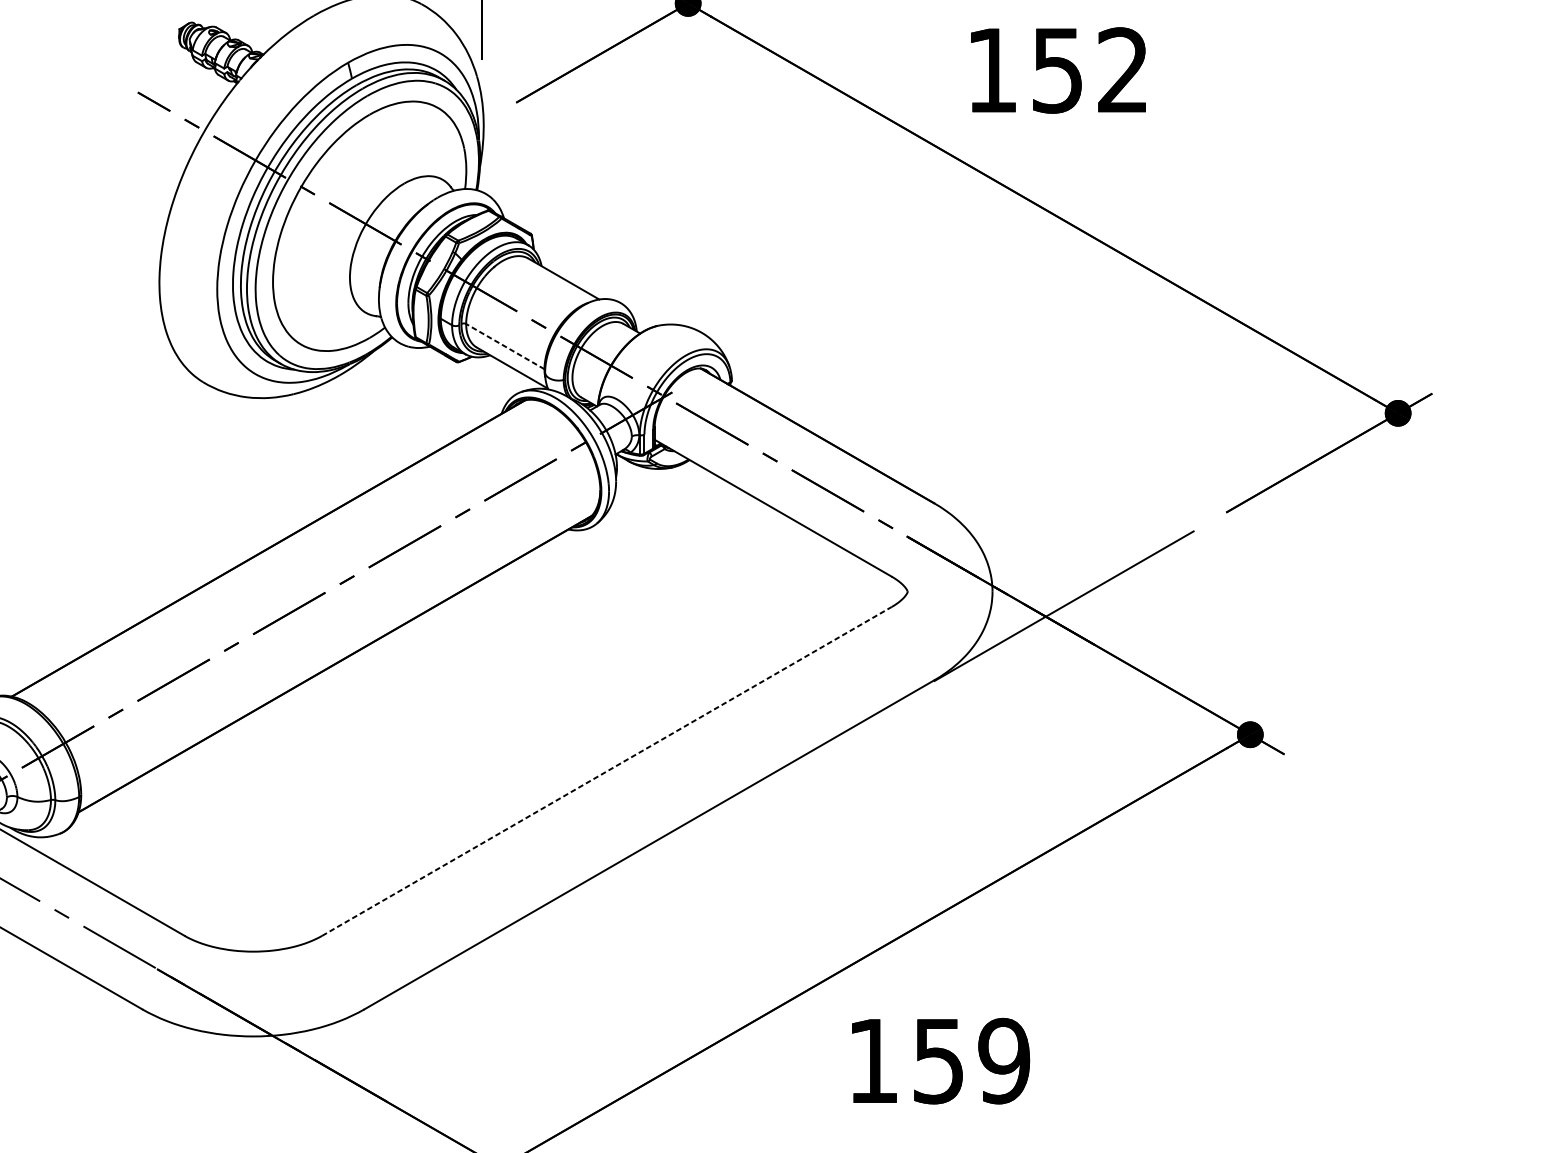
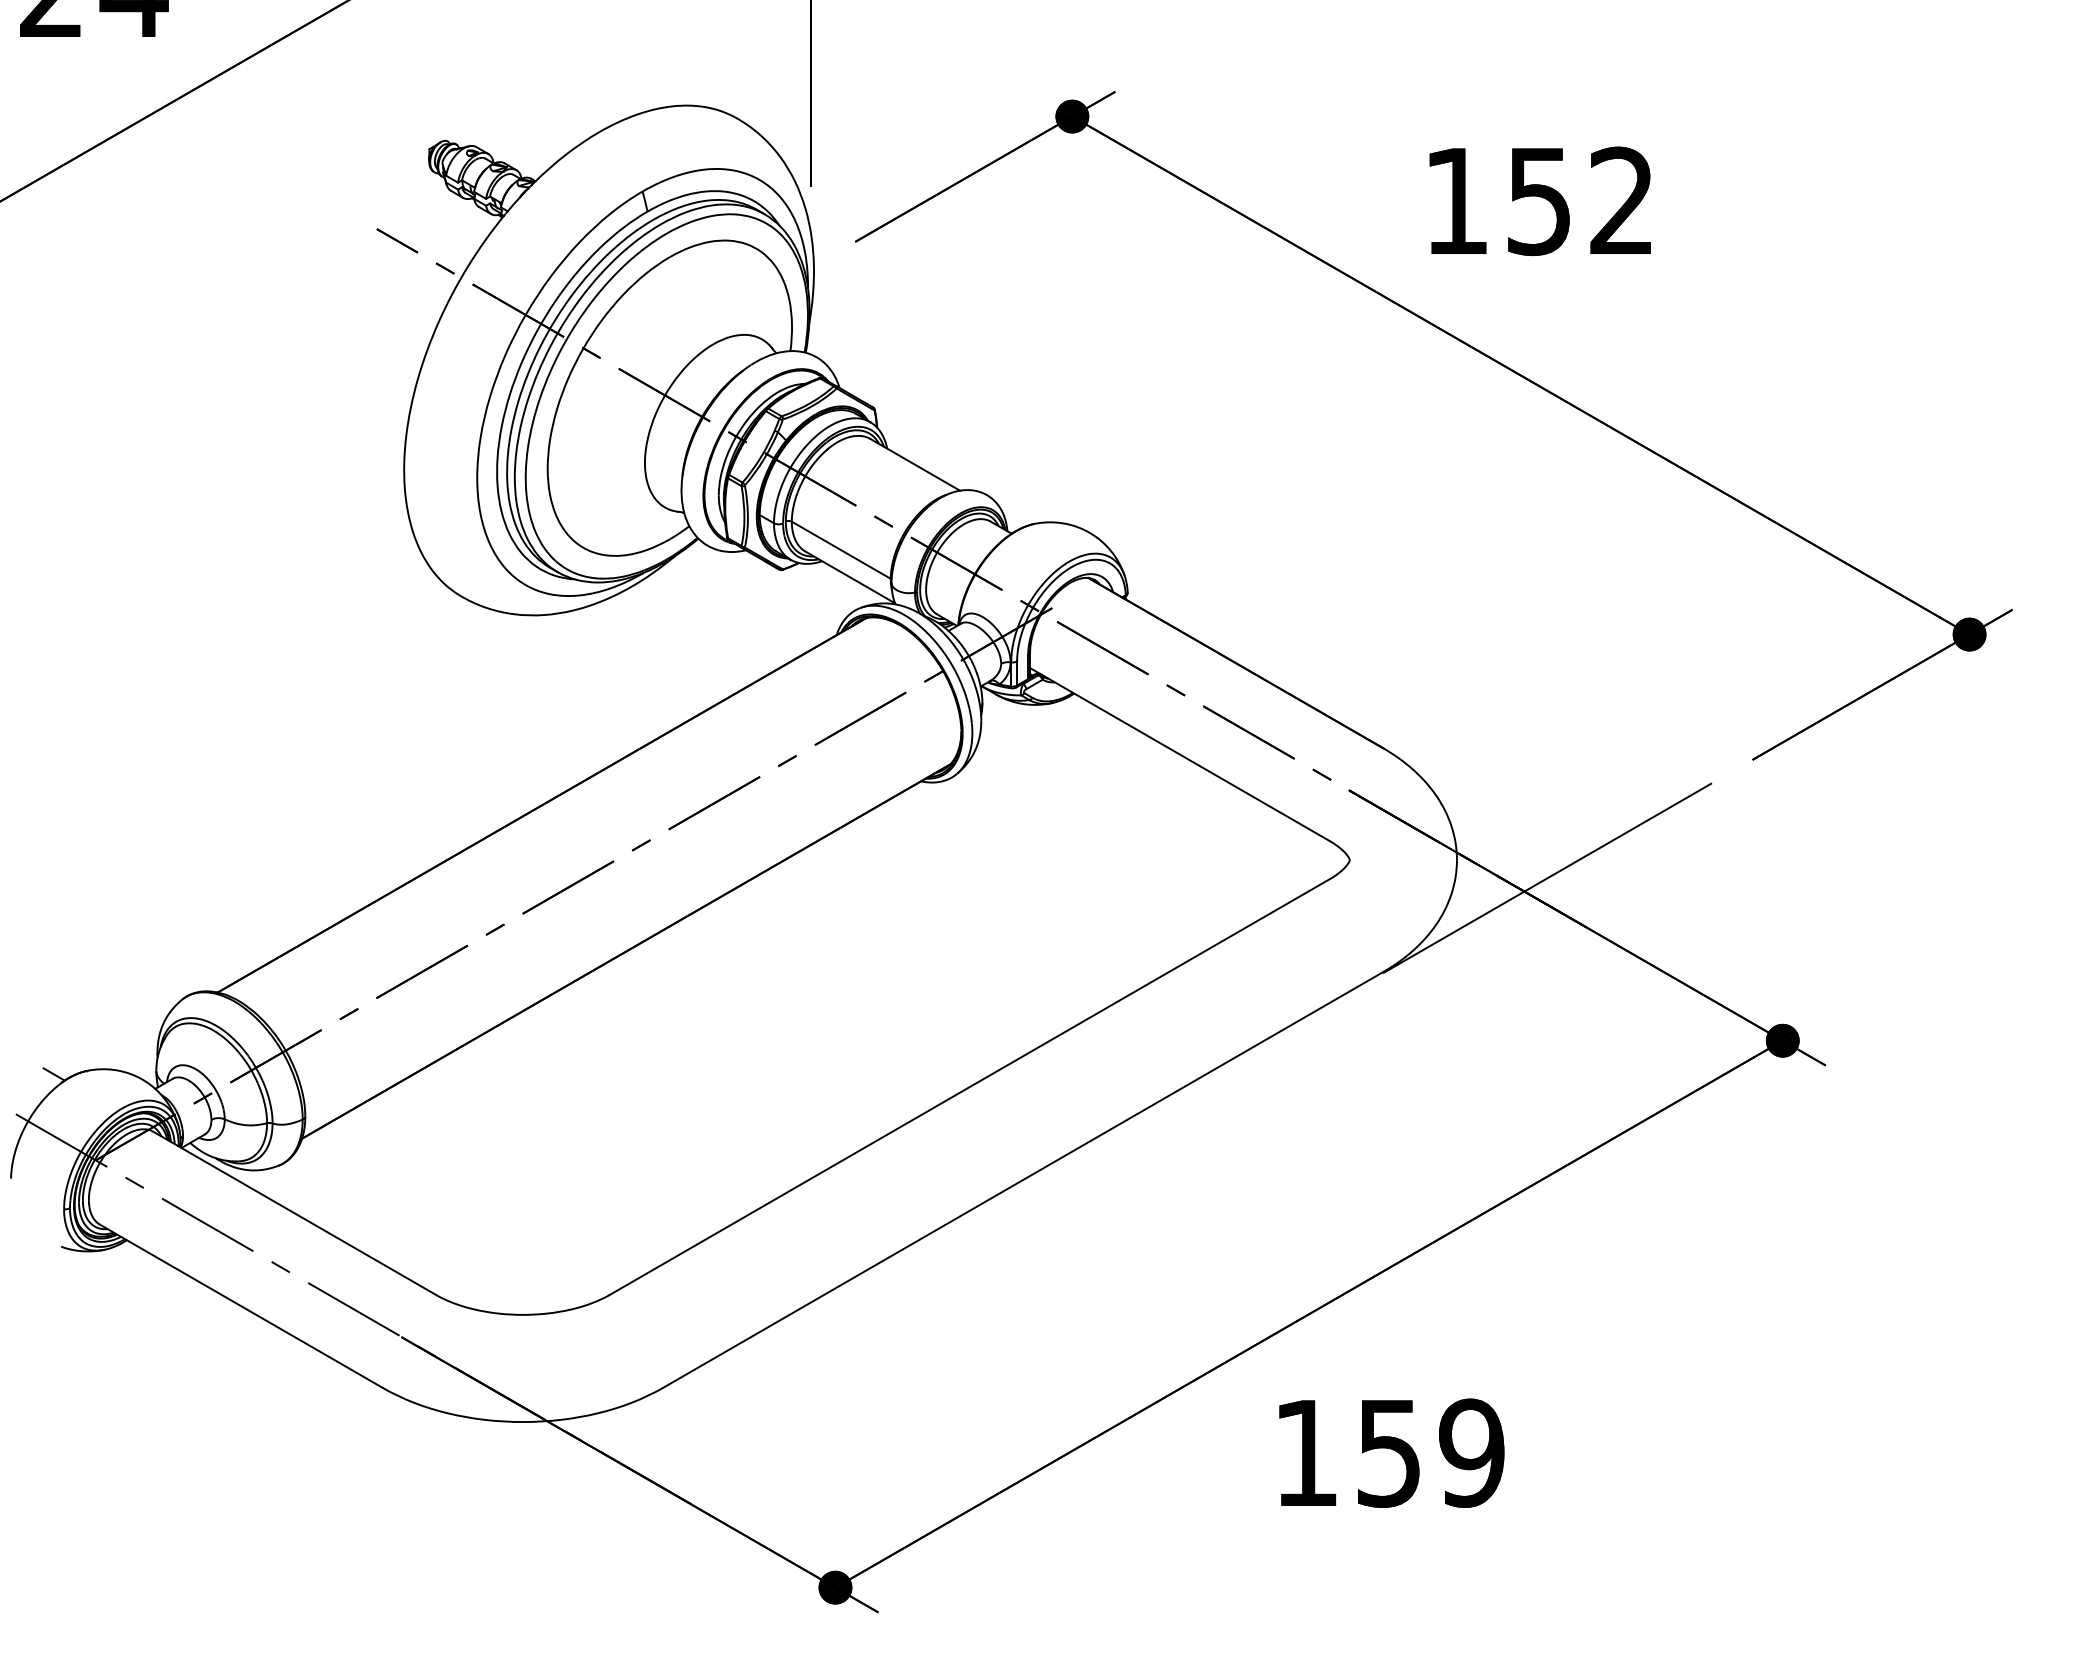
line: (504, 346) -> (840, 550), dashed -> solid
line: (606, 771) -> (969, 1087), dashed -> solid

